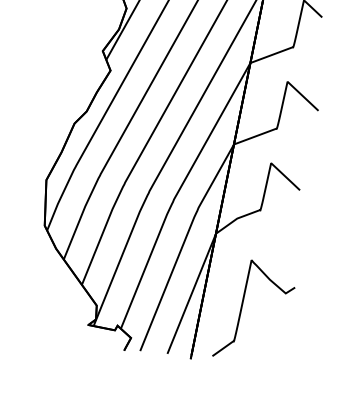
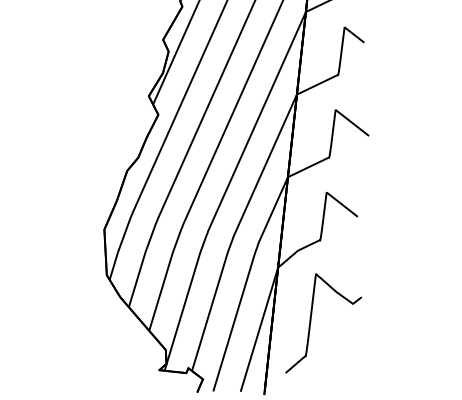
curve: (242, 308) -> (311, 322), moved

